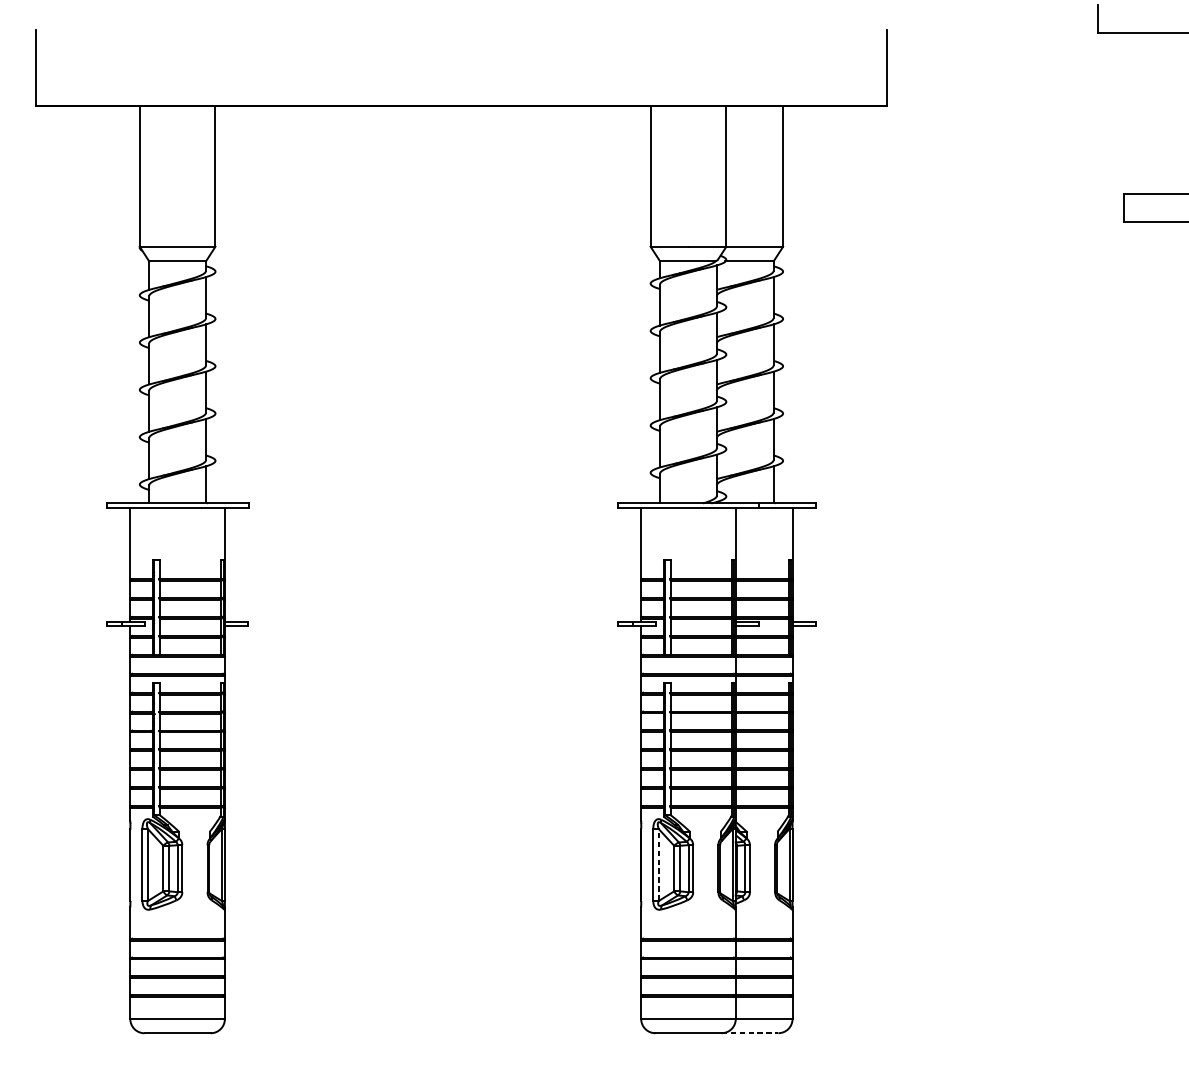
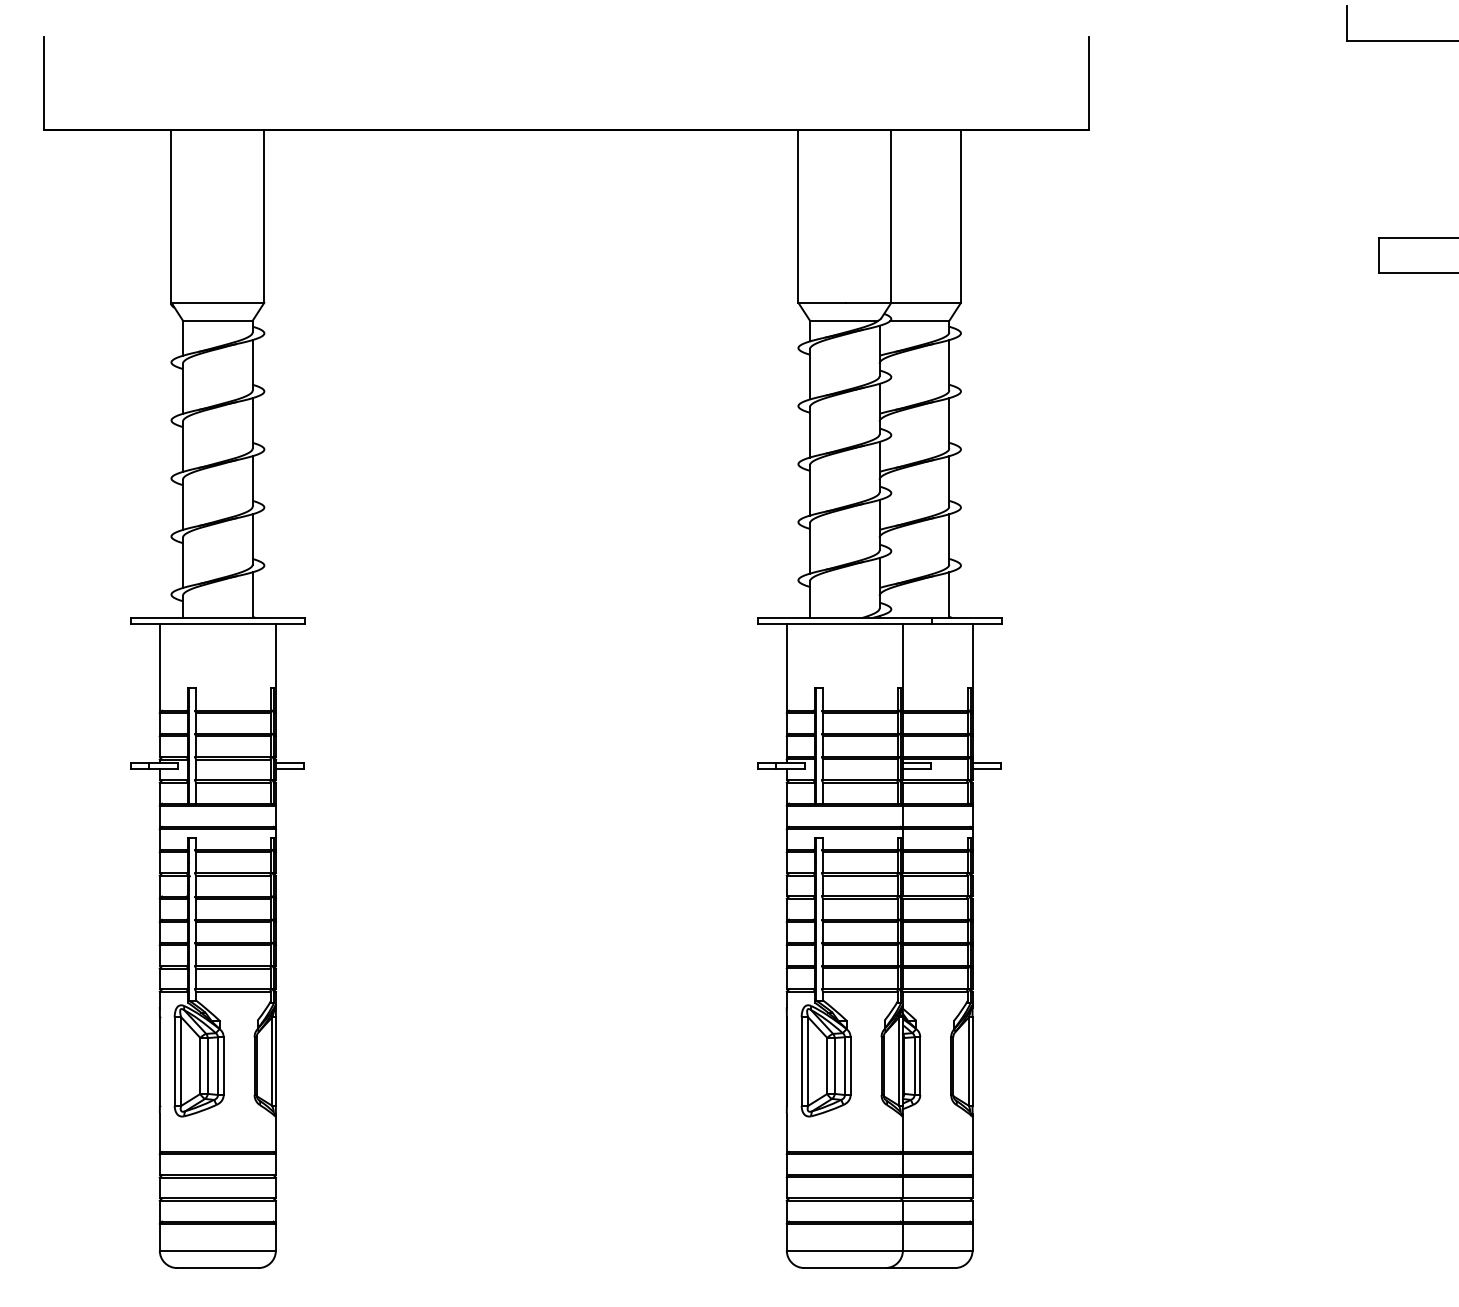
line: (658, 864) -> (808, 1061), dashed -> solid
line: (750, 1033) -> (920, 1268), dashed -> solid

